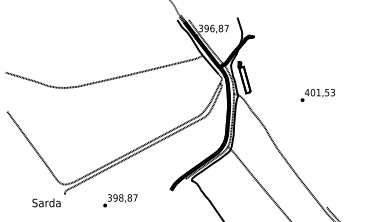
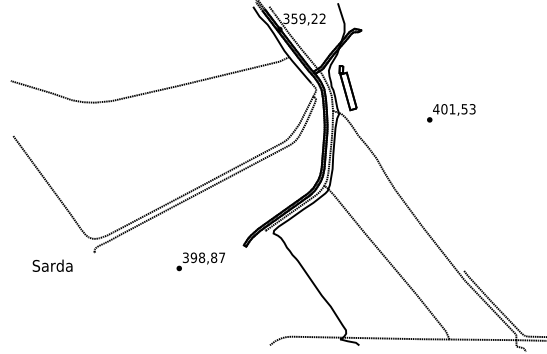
text: (216, 28) -> (308, 18), 396,87 -> 359,22
text: (120, 200) -> (200, 261), moved
text: (46, 202) -> (52, 265), moved

